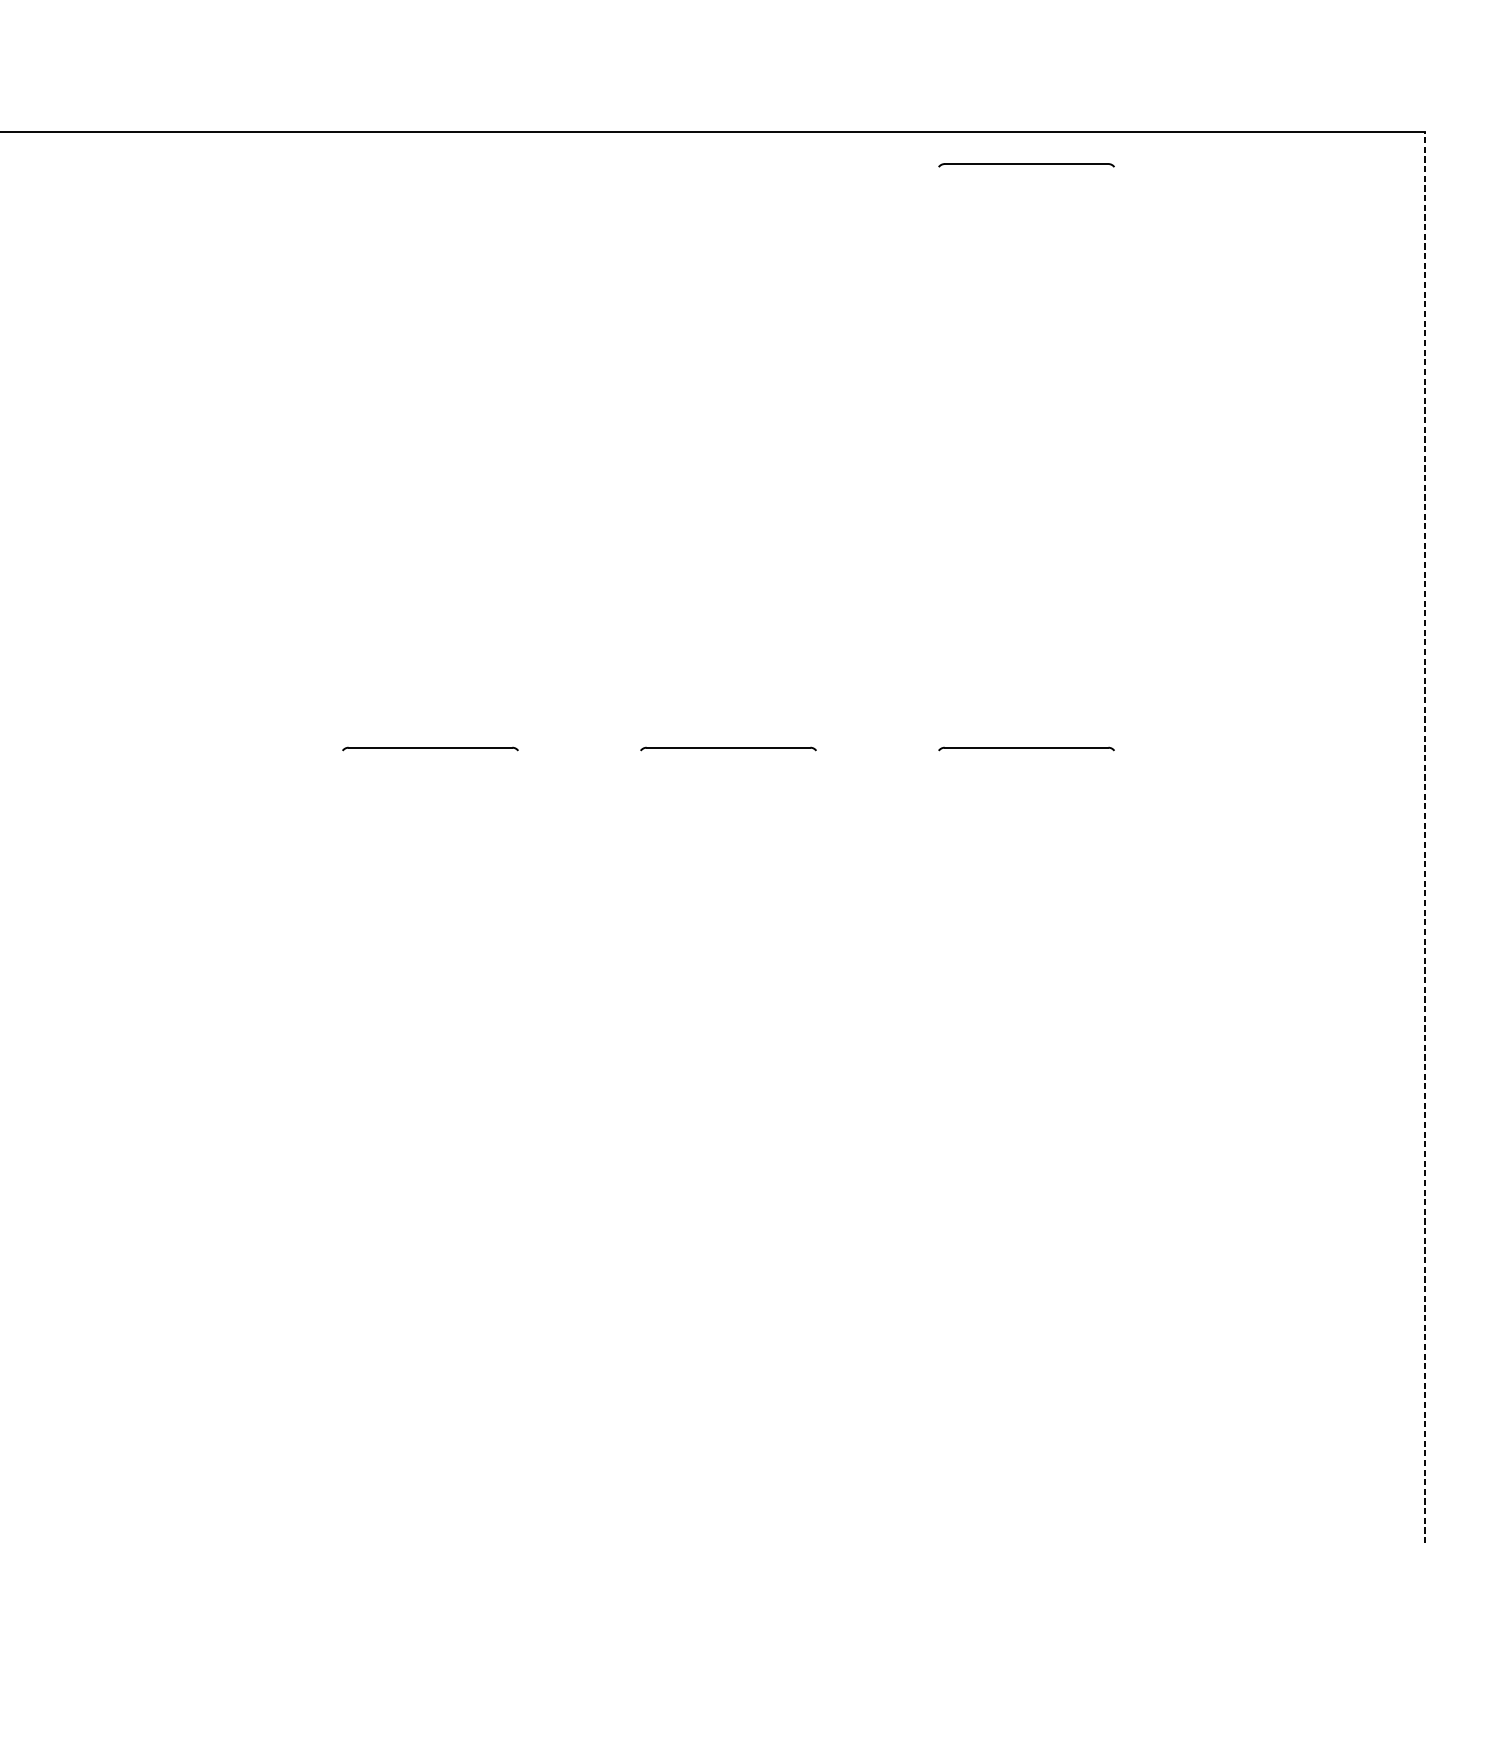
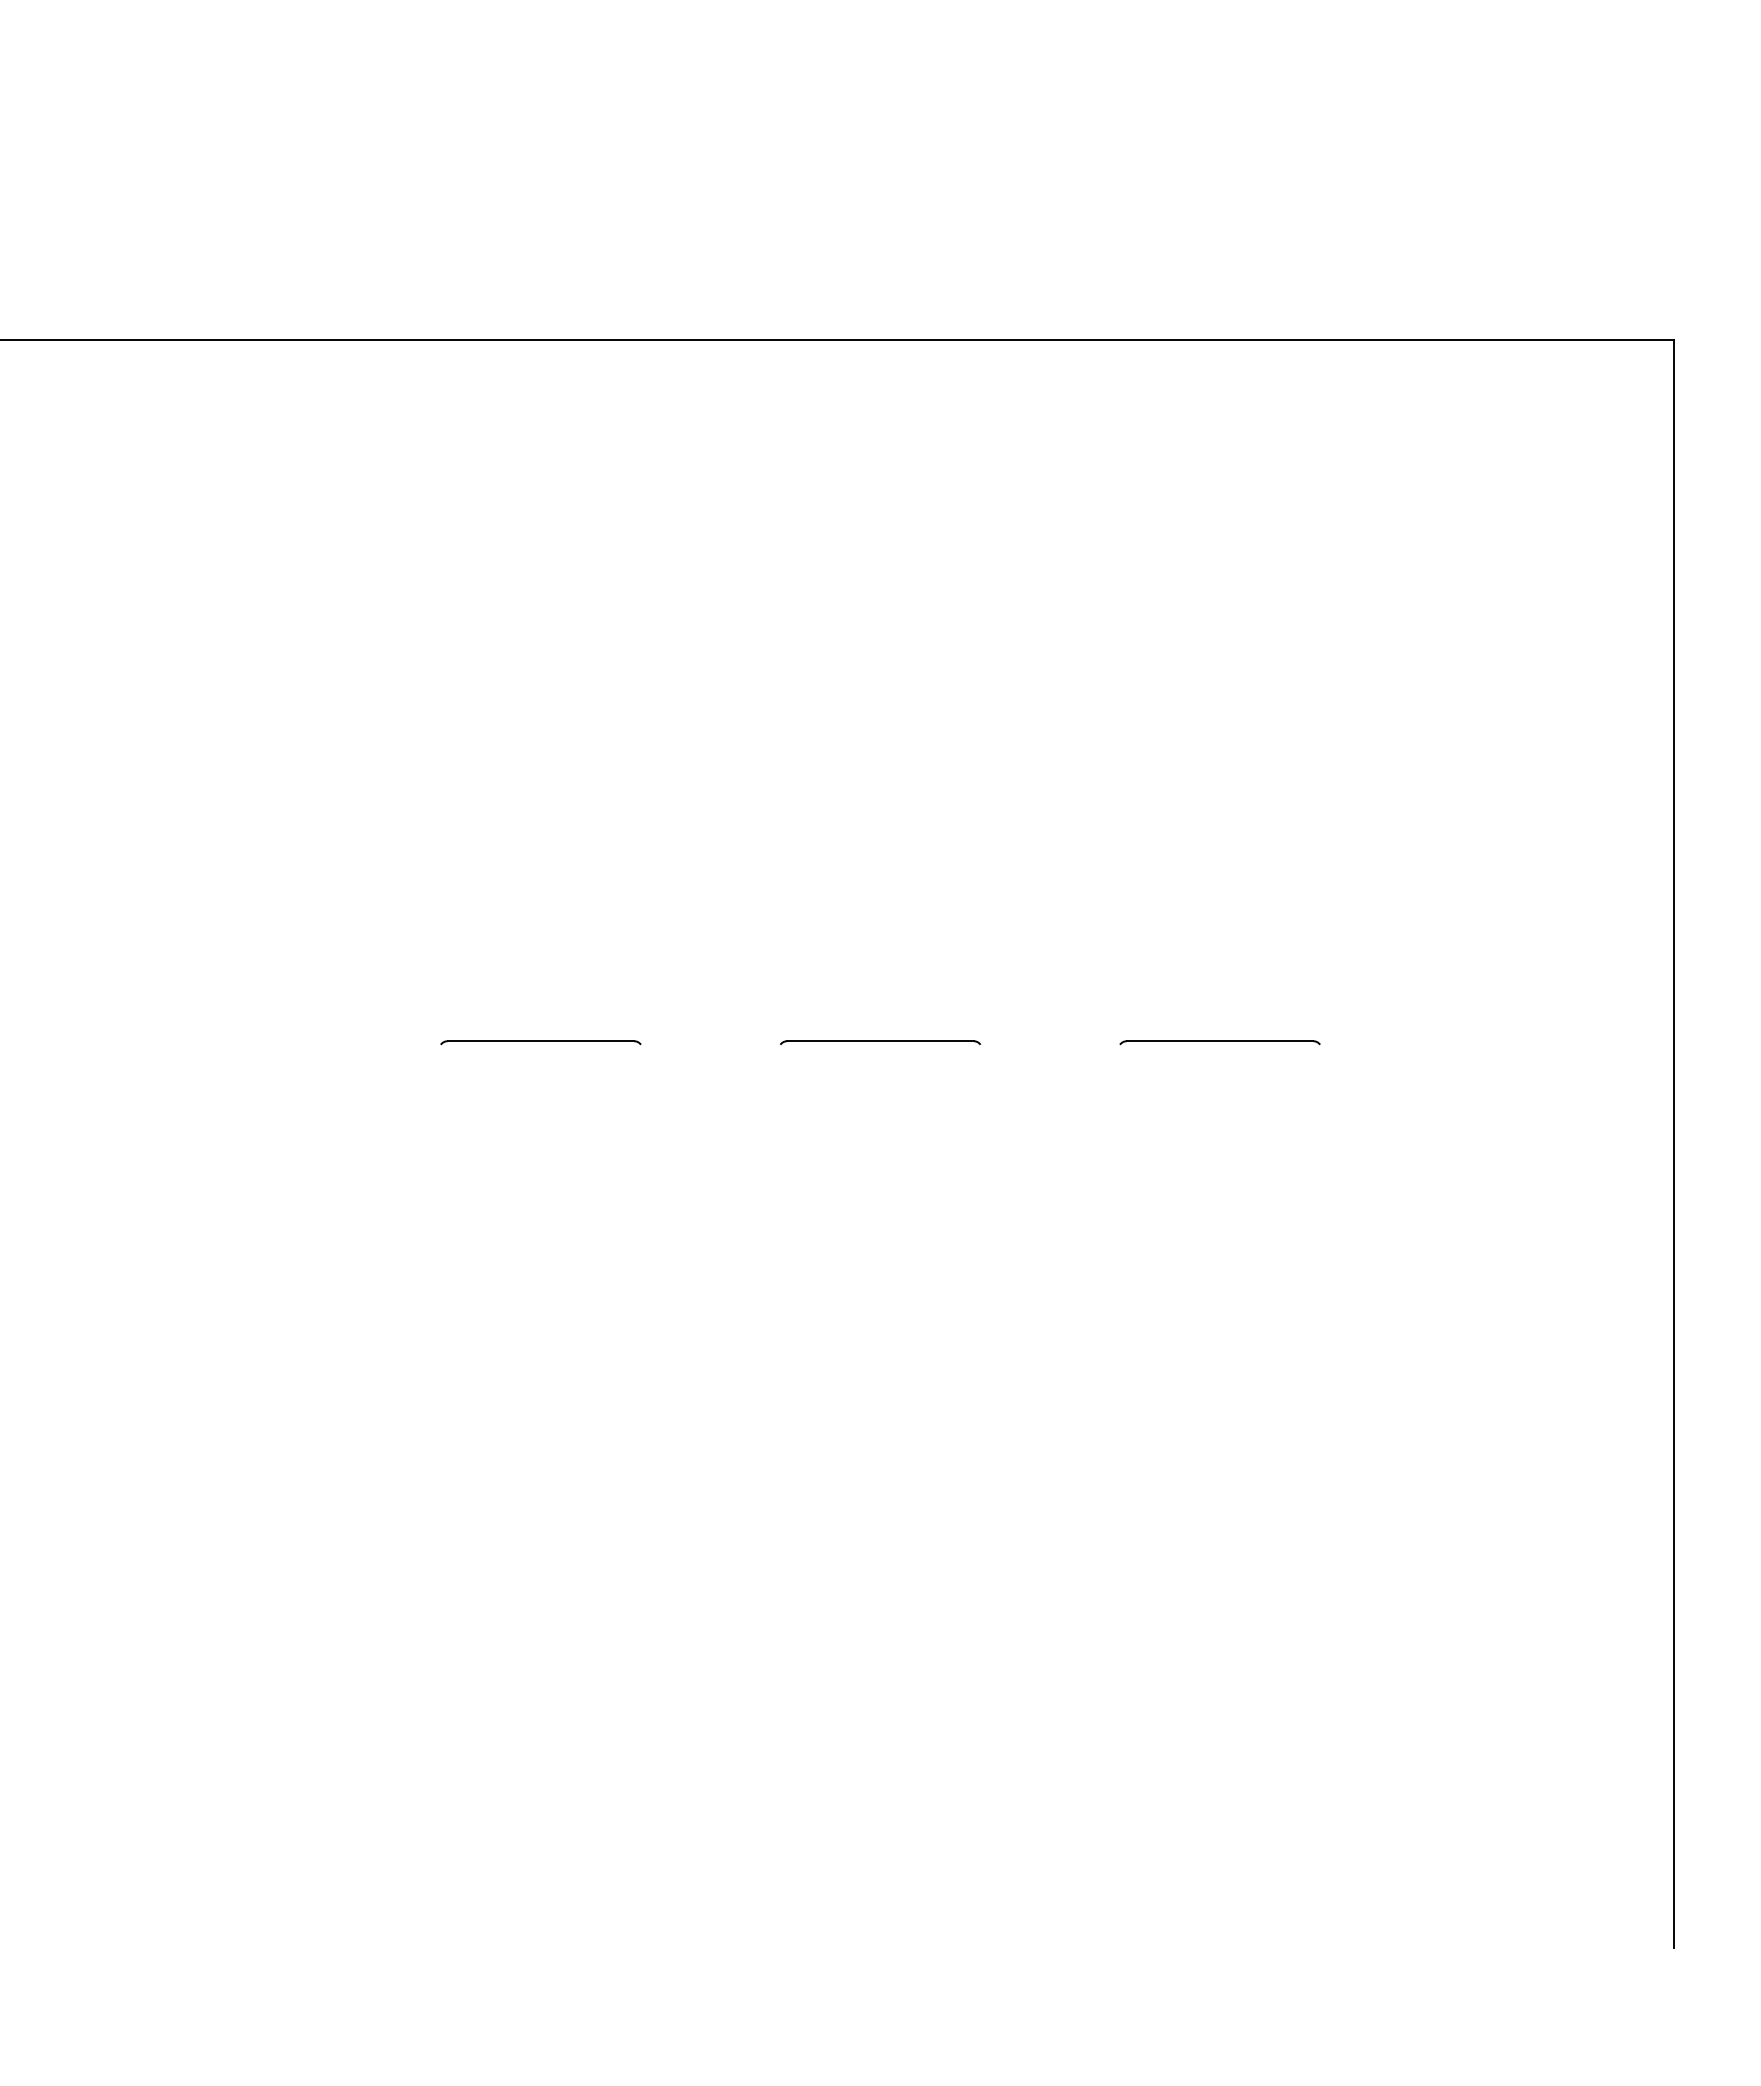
part: (1026, 165) -> (1219, 377), removed
line: (1425, 837) -> (1674, 1143), dashed -> solid

